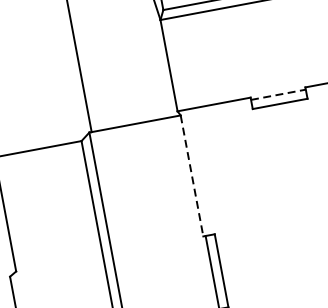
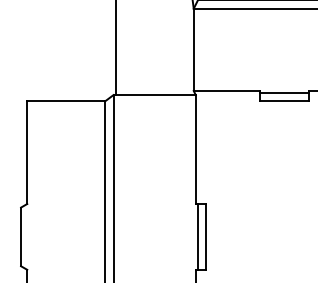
line: (278, 95) -> (284, 93), dashed -> solid
line: (191, 177) -> (195, 150), dashed -> solid

